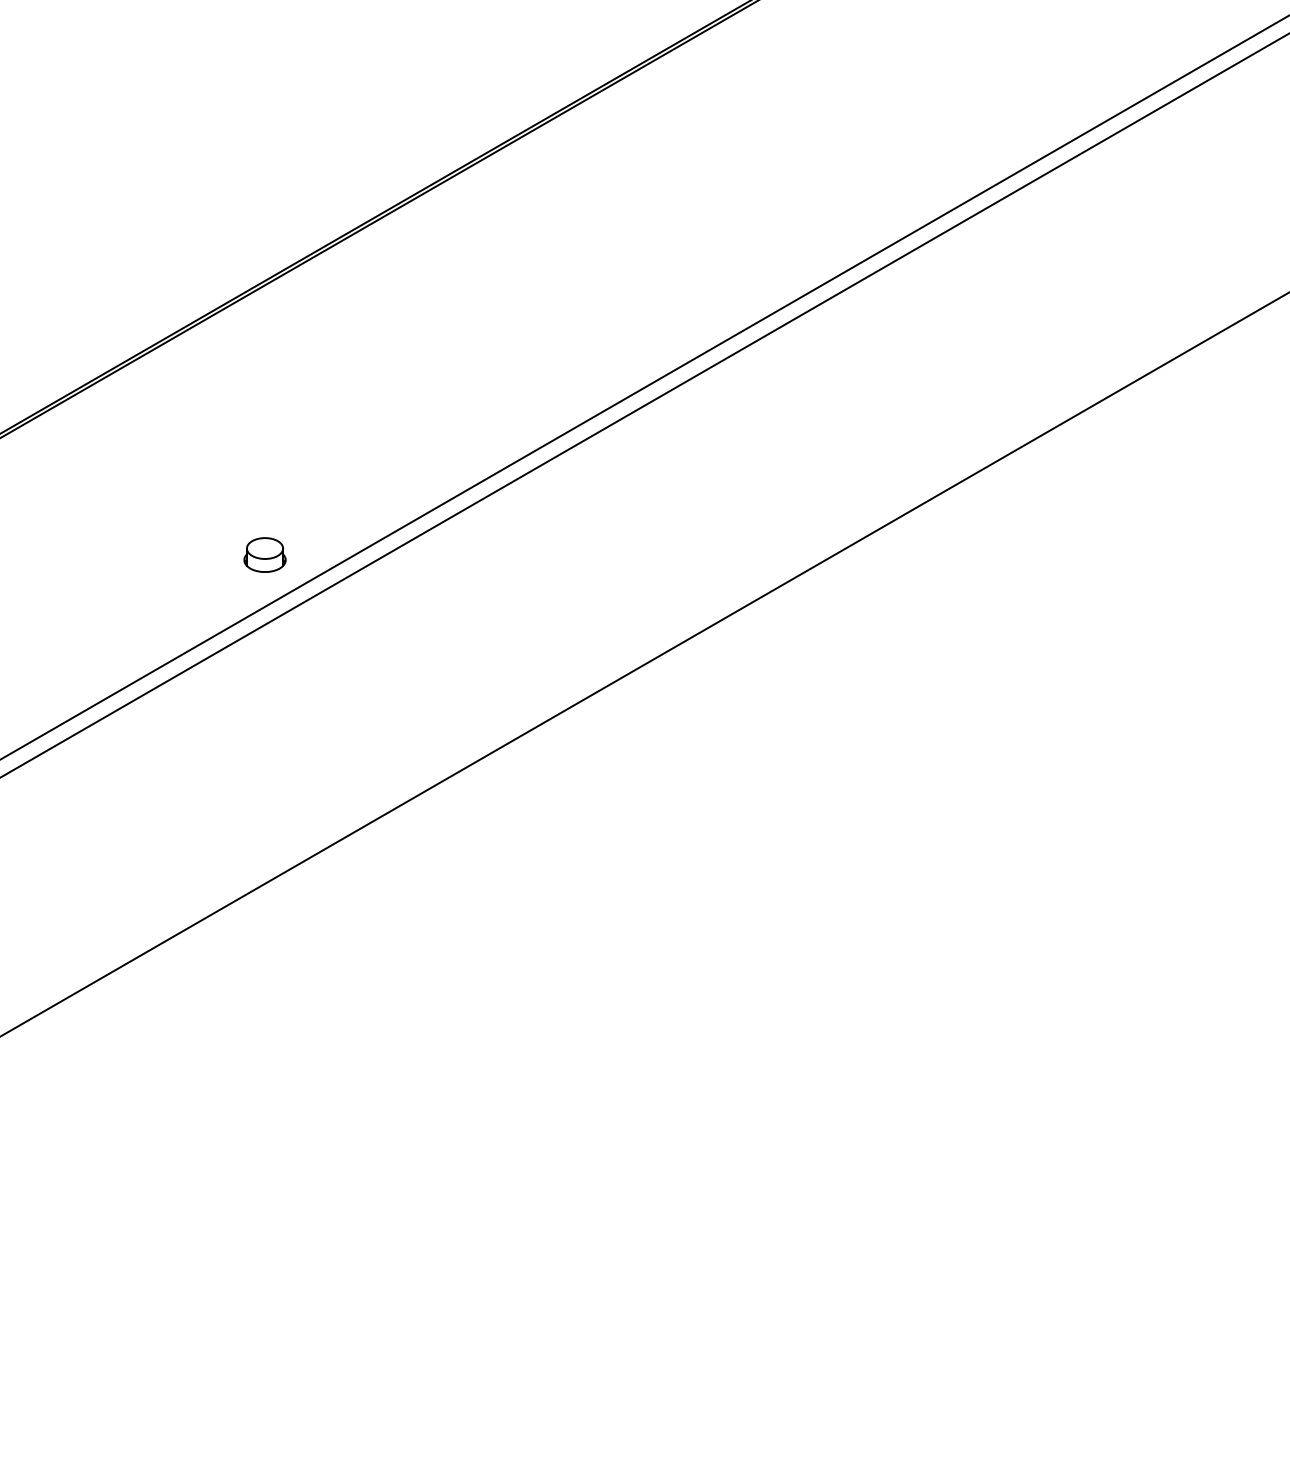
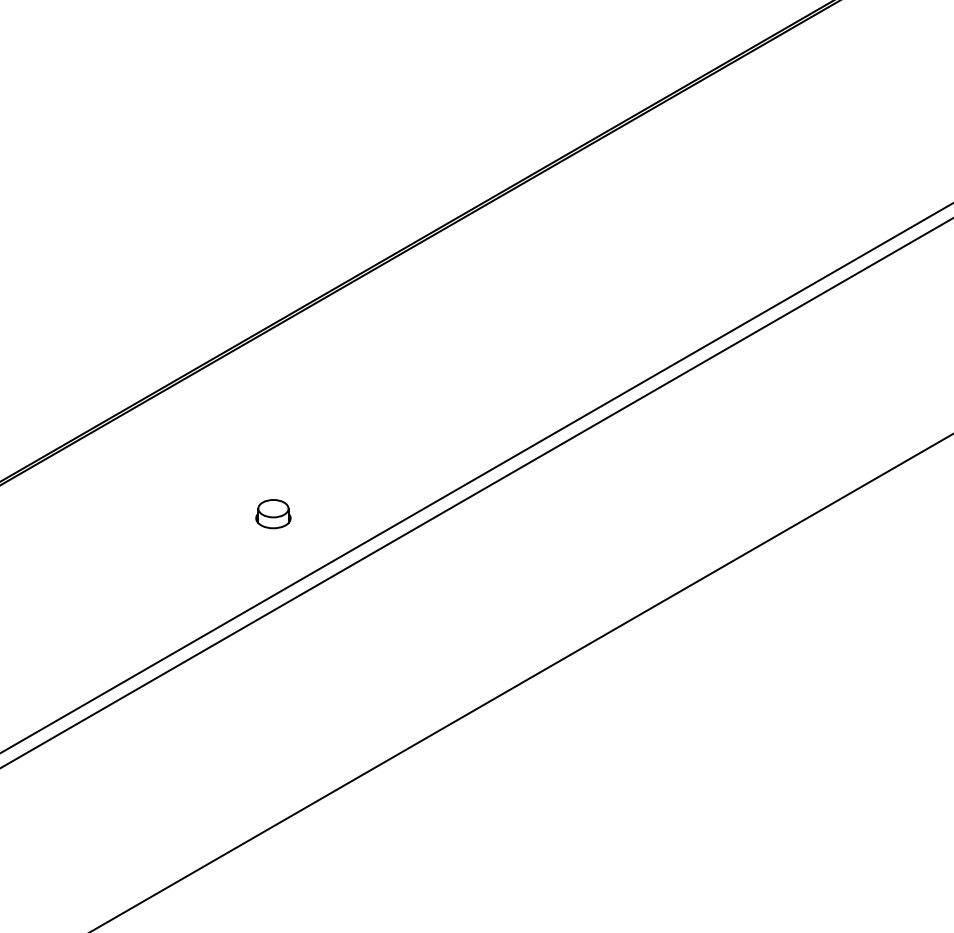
part: (264, 554) -> (272, 513), moved

